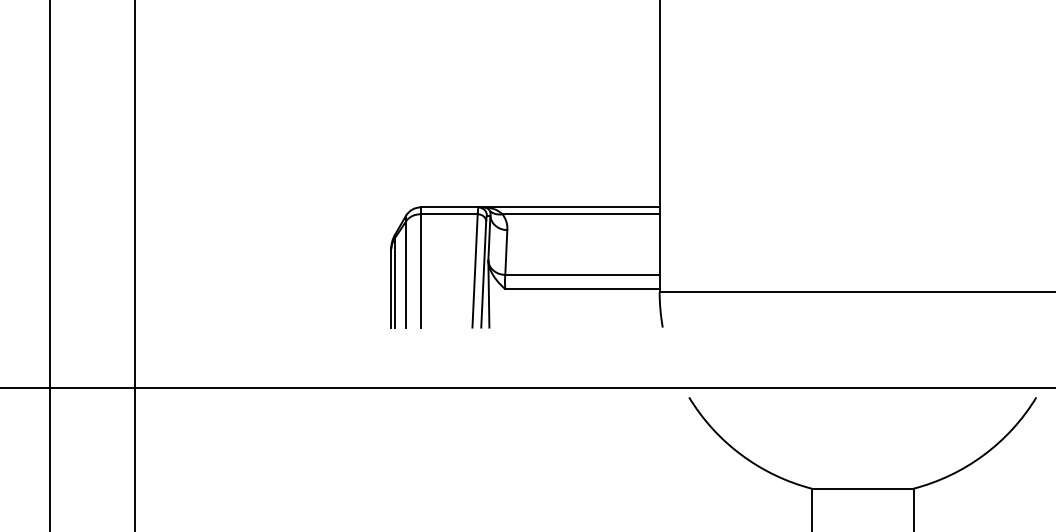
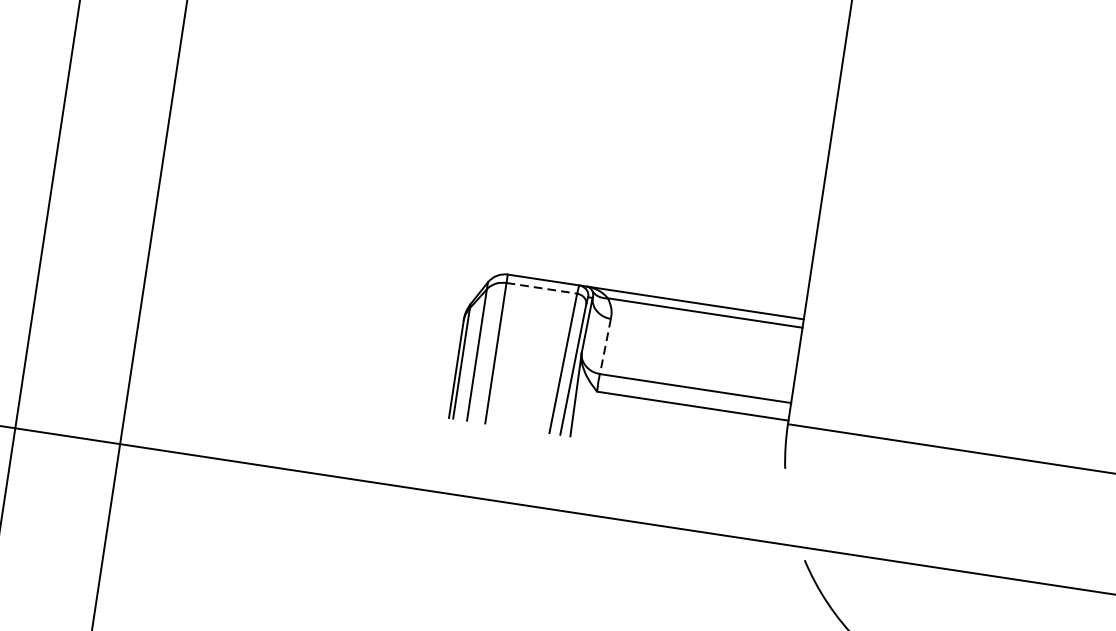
line: (449, 214) -> (542, 288), solid -> dashed
line: (506, 253) -> (605, 347), solid -> dashed

